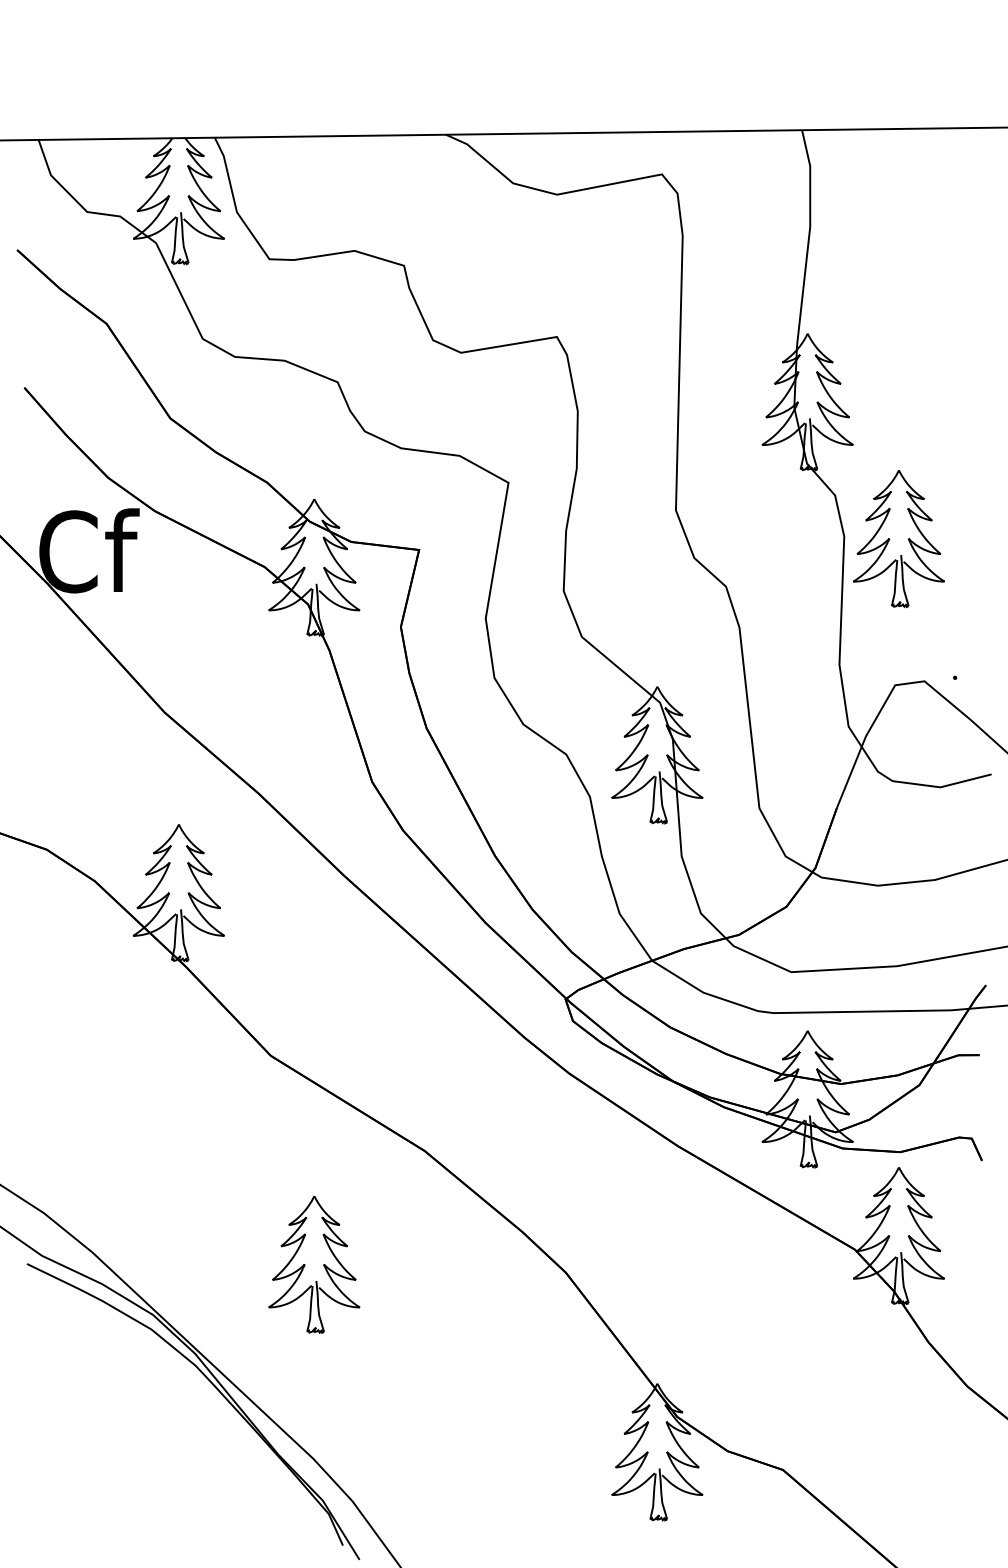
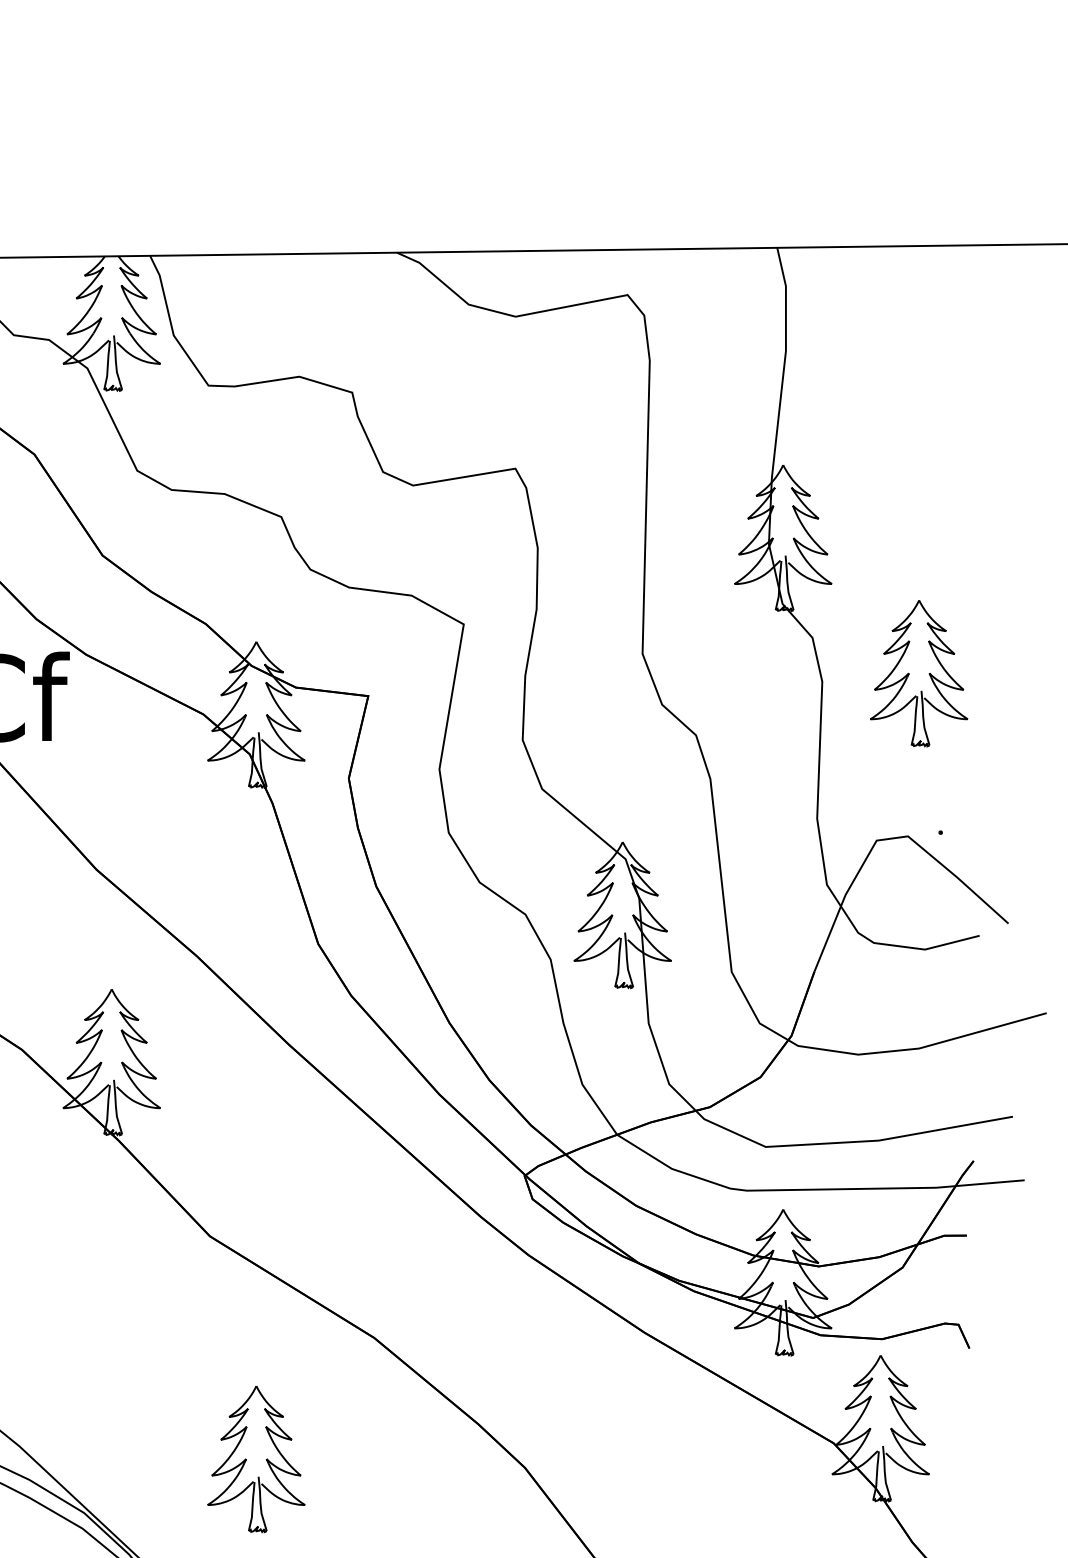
part: (898, 539) -> (918, 674), moved

